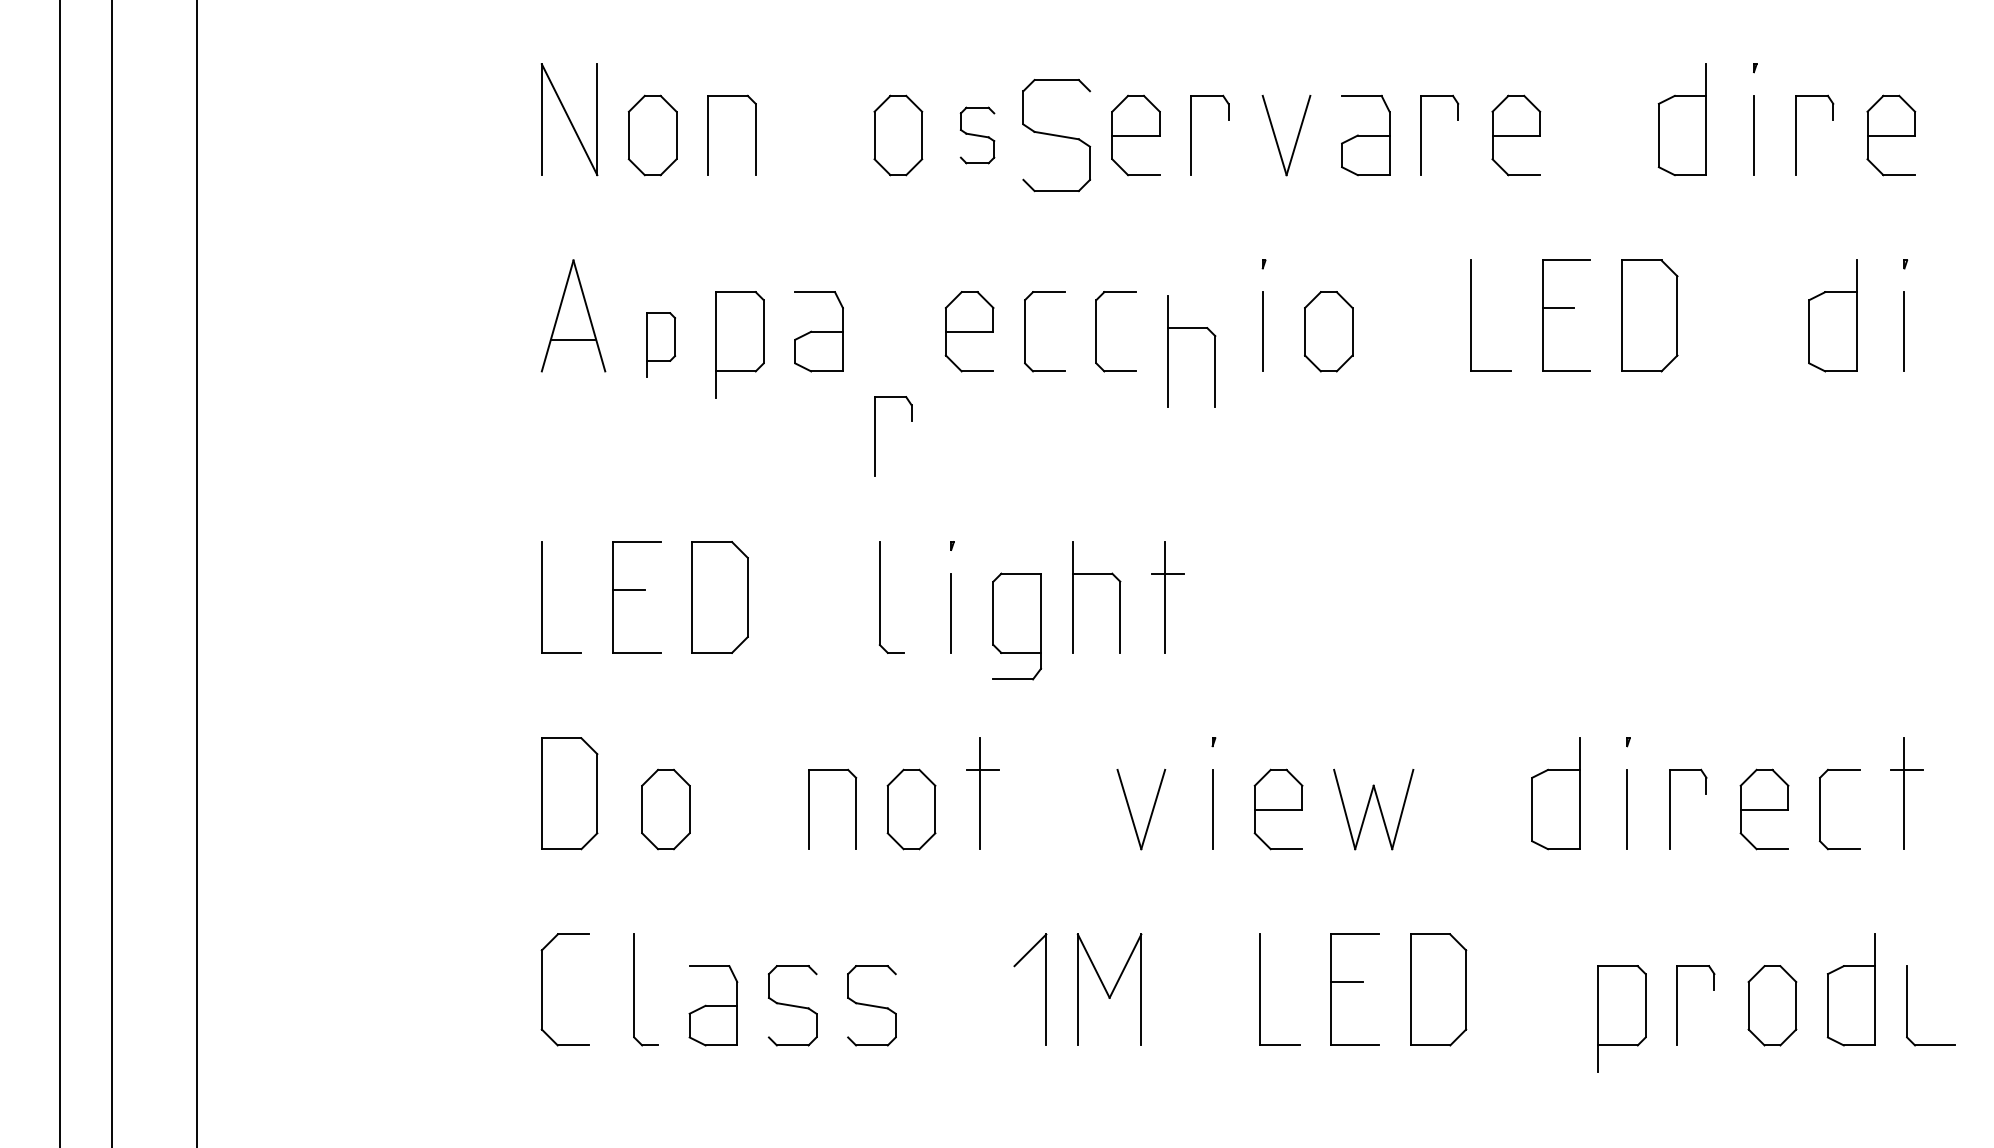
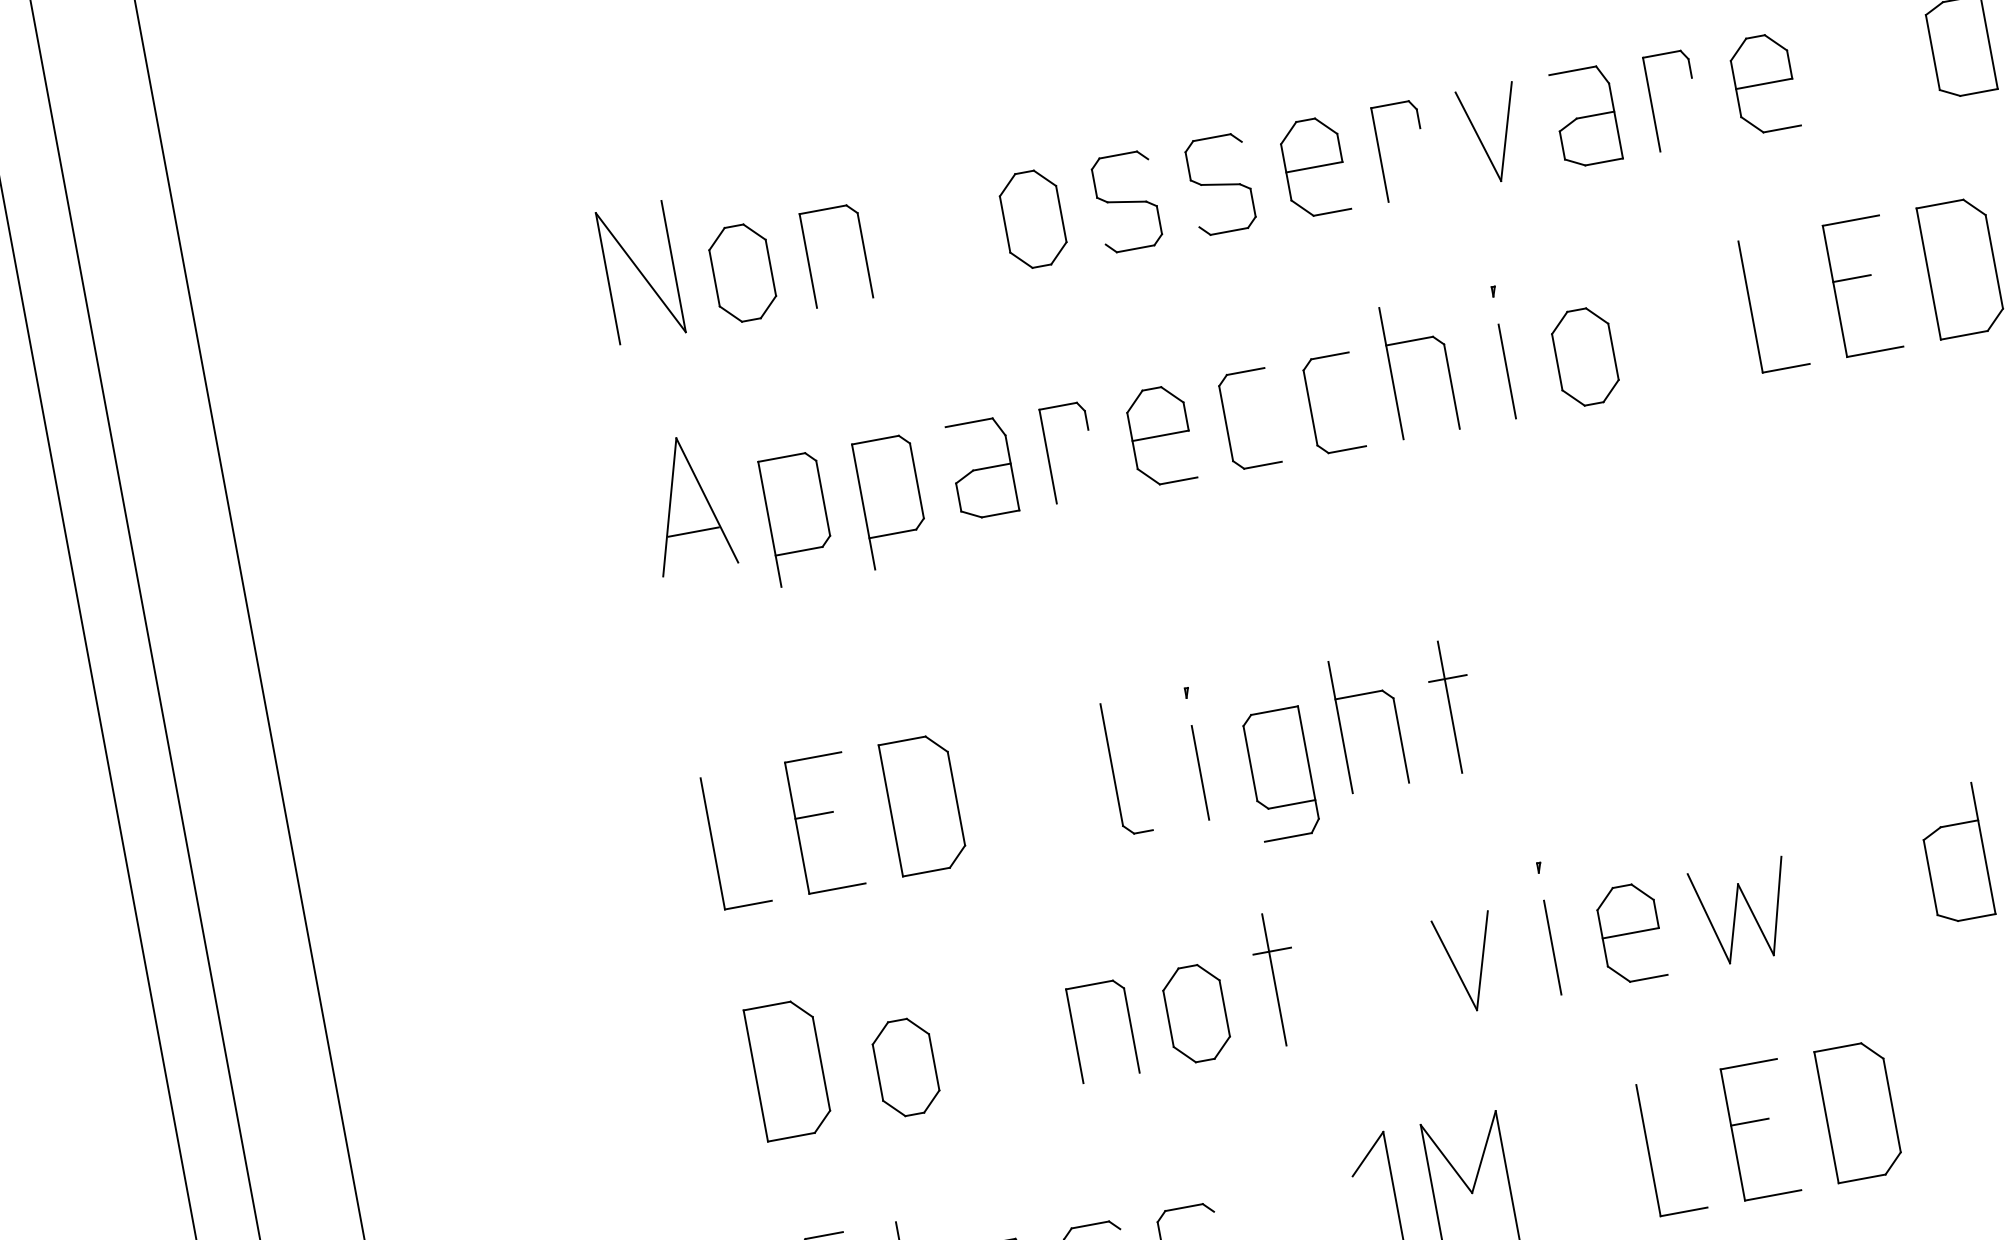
part: (977, 135) -> (1126, 201), size x1.43
part: (1056, 135) -> (1220, 184), size x0.71
part: (1191, 328) -> (1414, 340), moved
part: (660, 344) -> (797, 518), size x1.67
part: (875, 436) -> (1049, 456), moved

